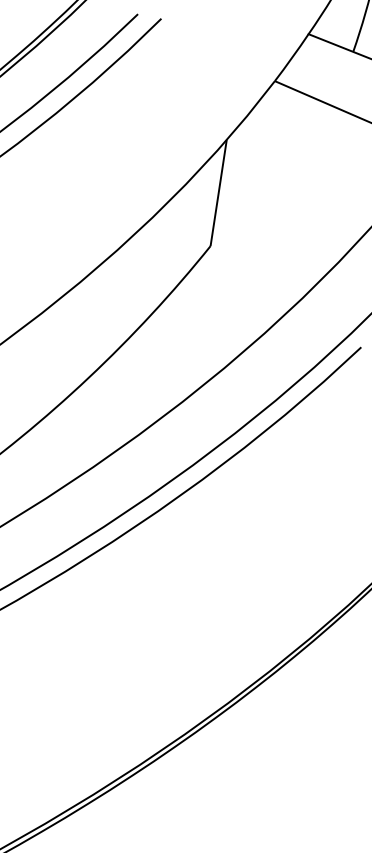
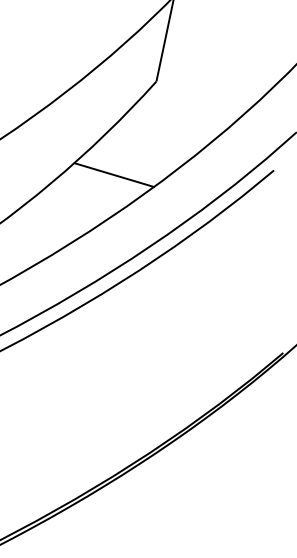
line: (165, 363) -> (114, 174), added

